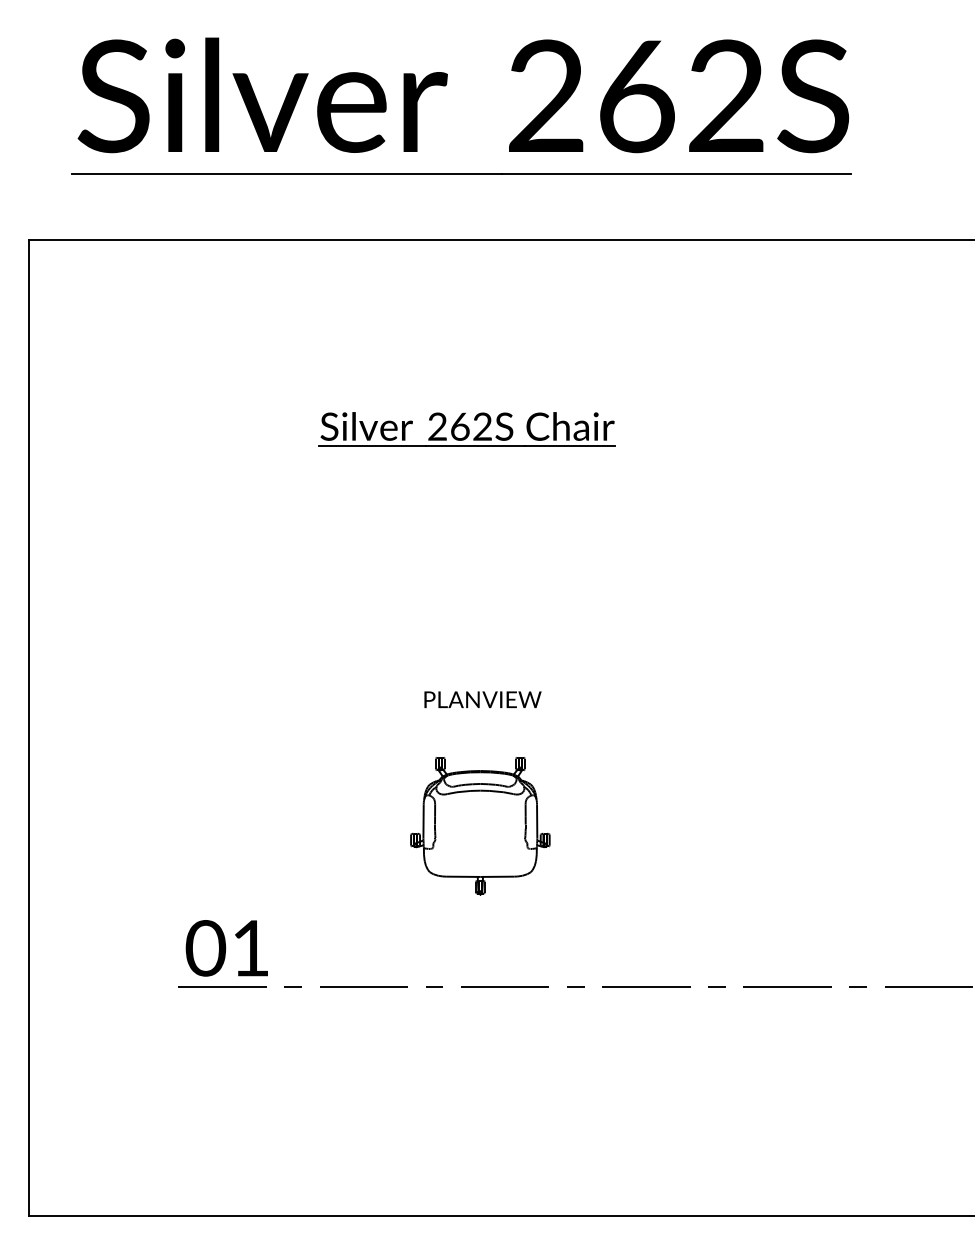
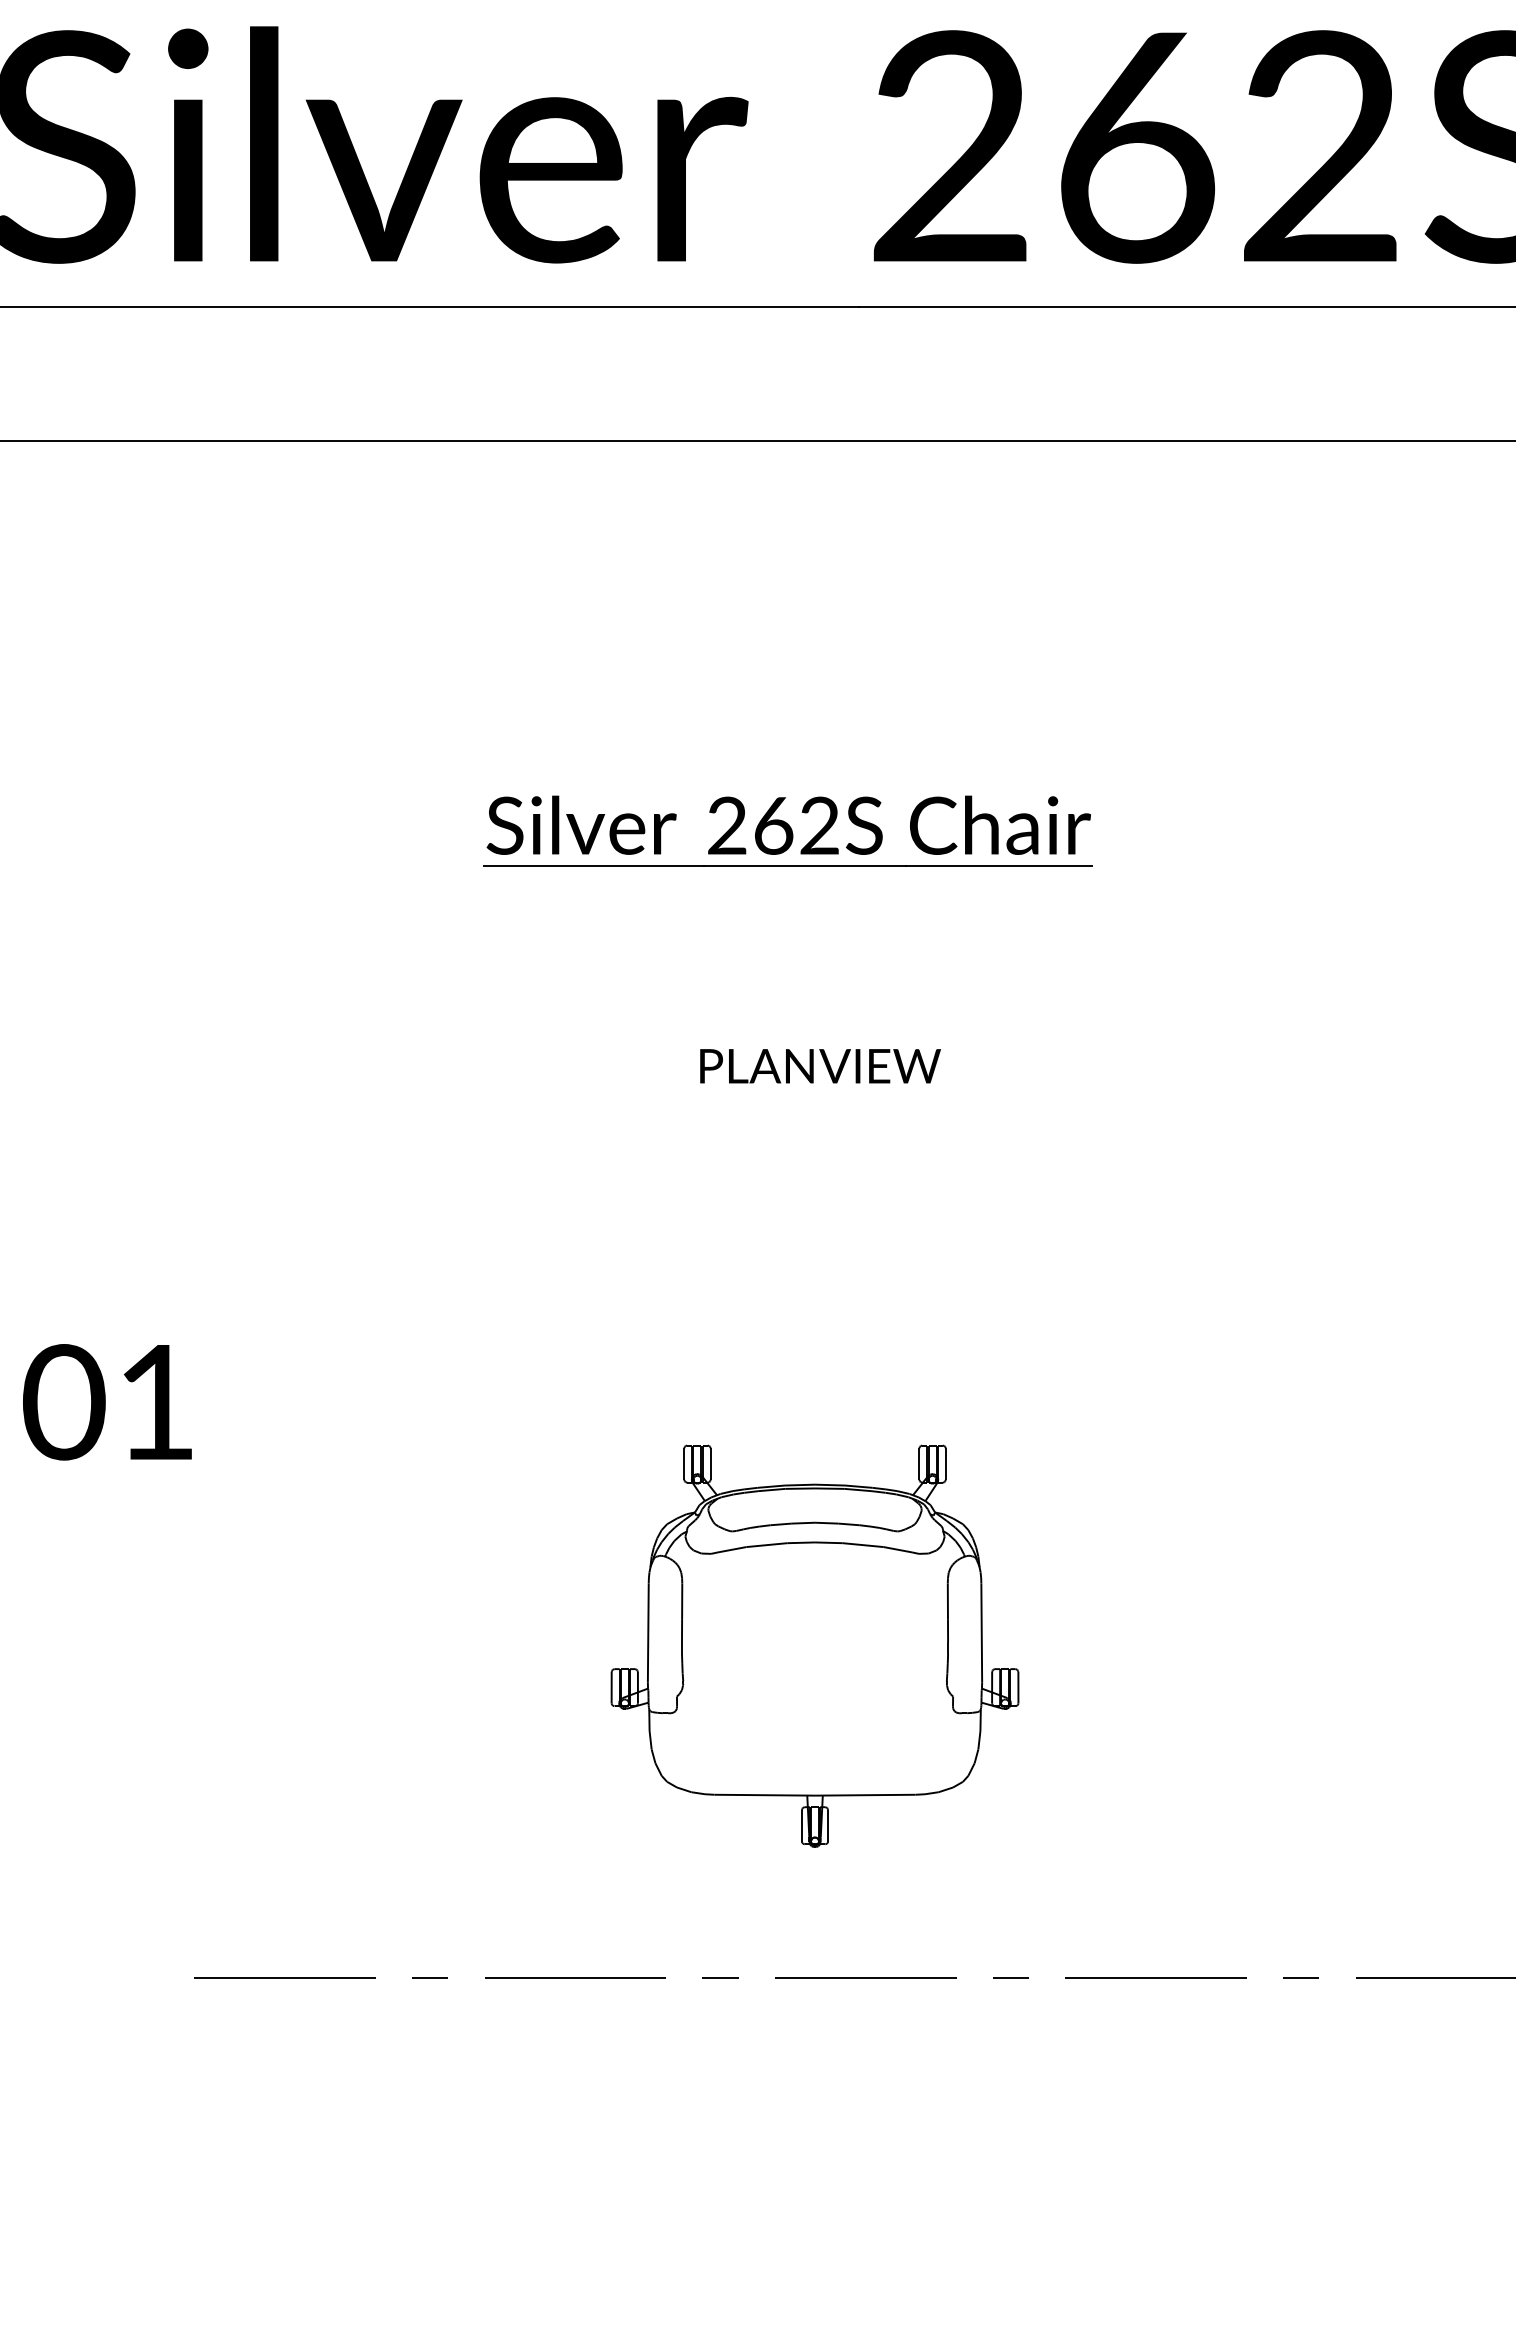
text: (482, 699) -> (819, 1065), moved
part: (480, 825) -> (815, 1645), size x1.43
text: (226, 948) -> (106, 1402), moved

